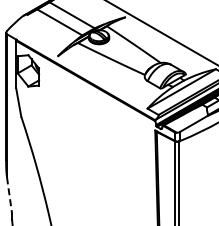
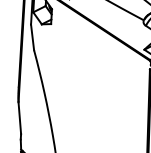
line: (9, 196) -> (19, 119), dashed -> solid

